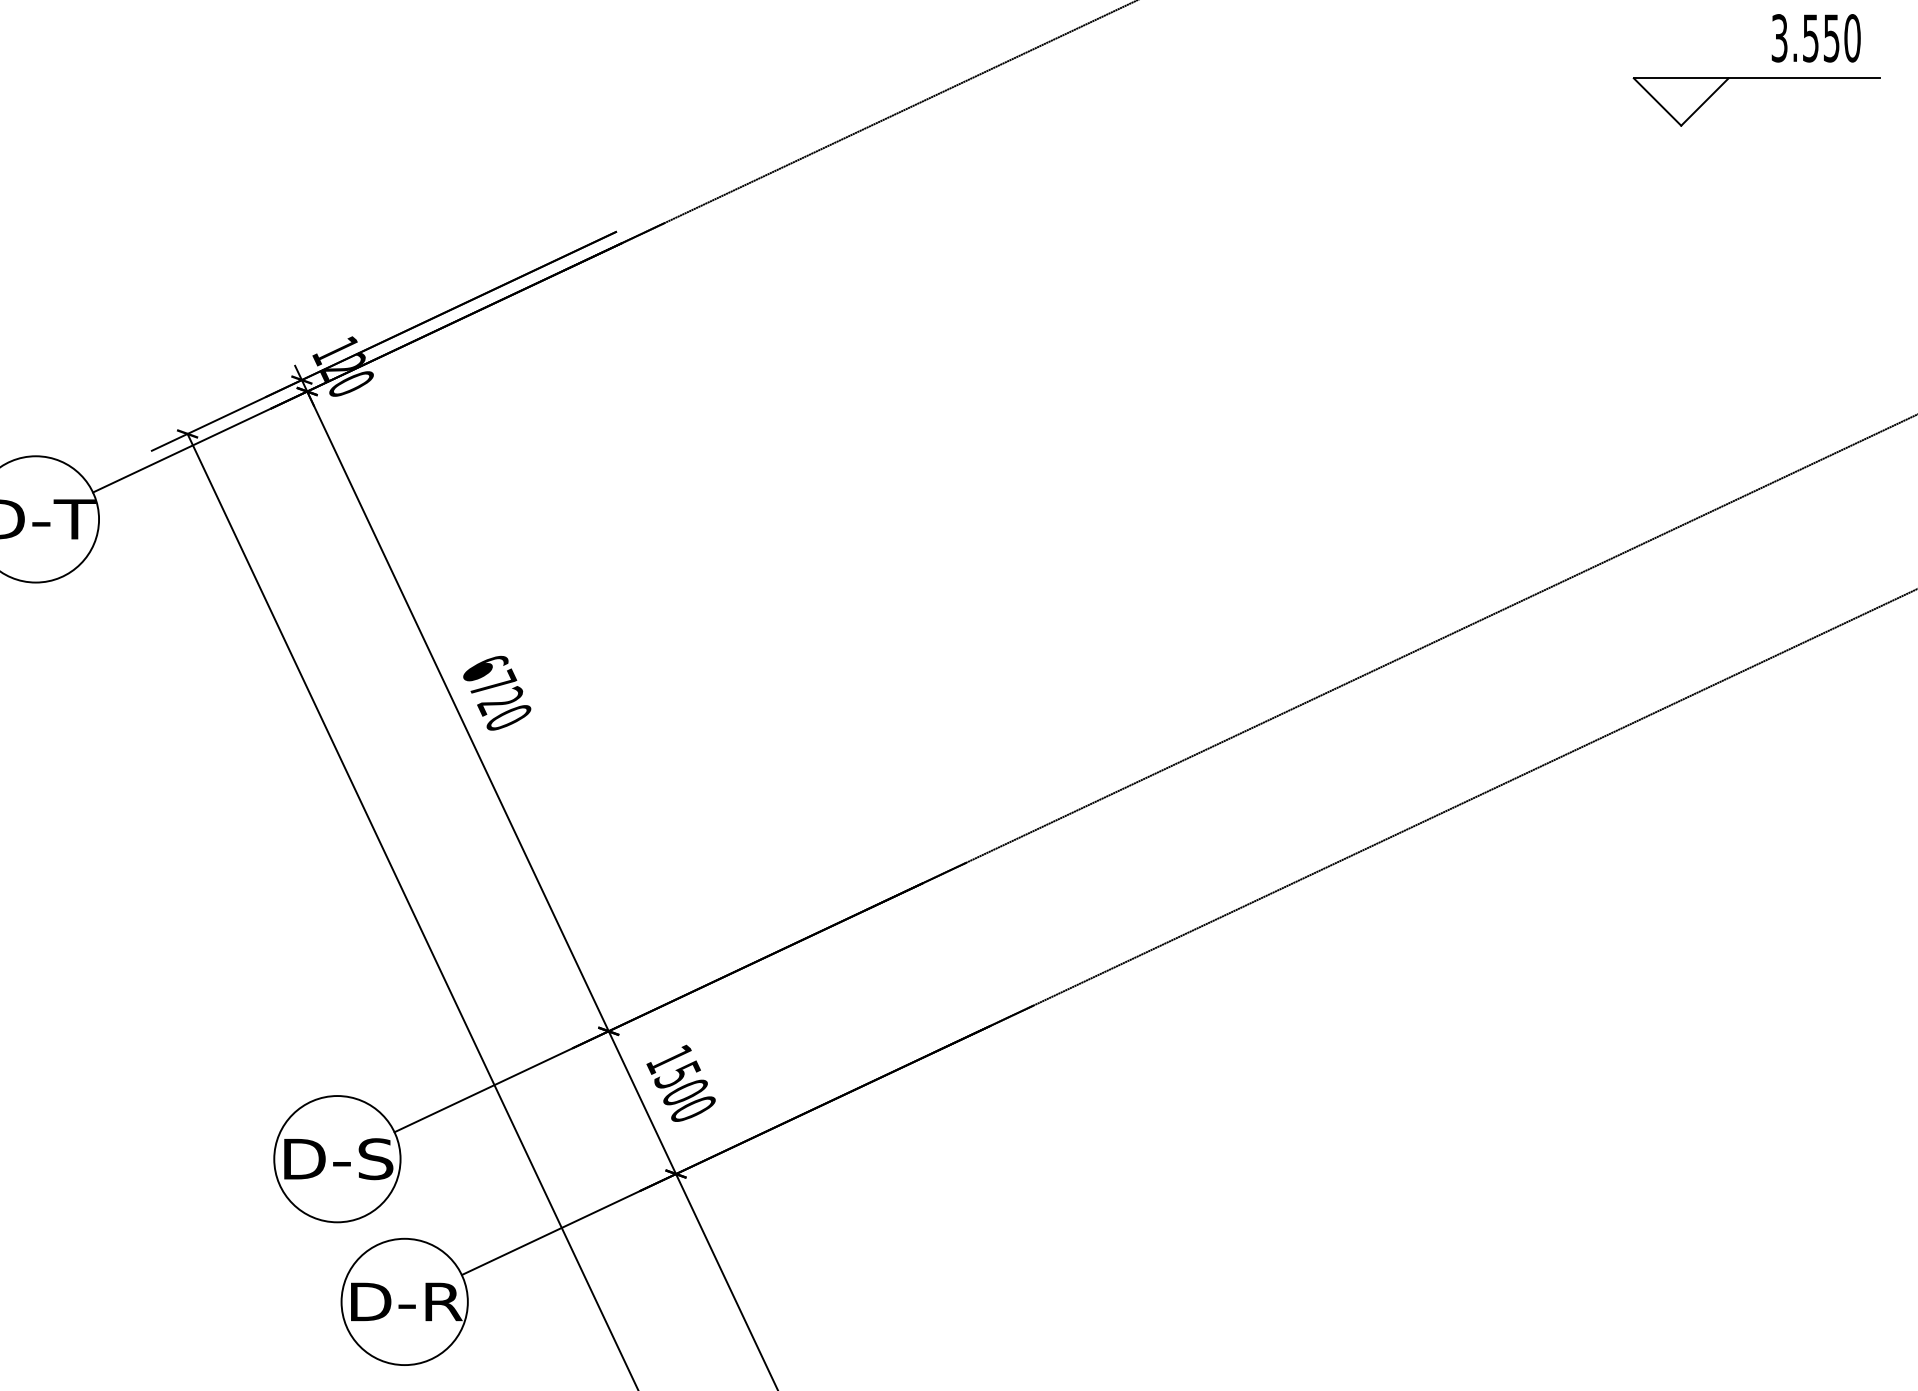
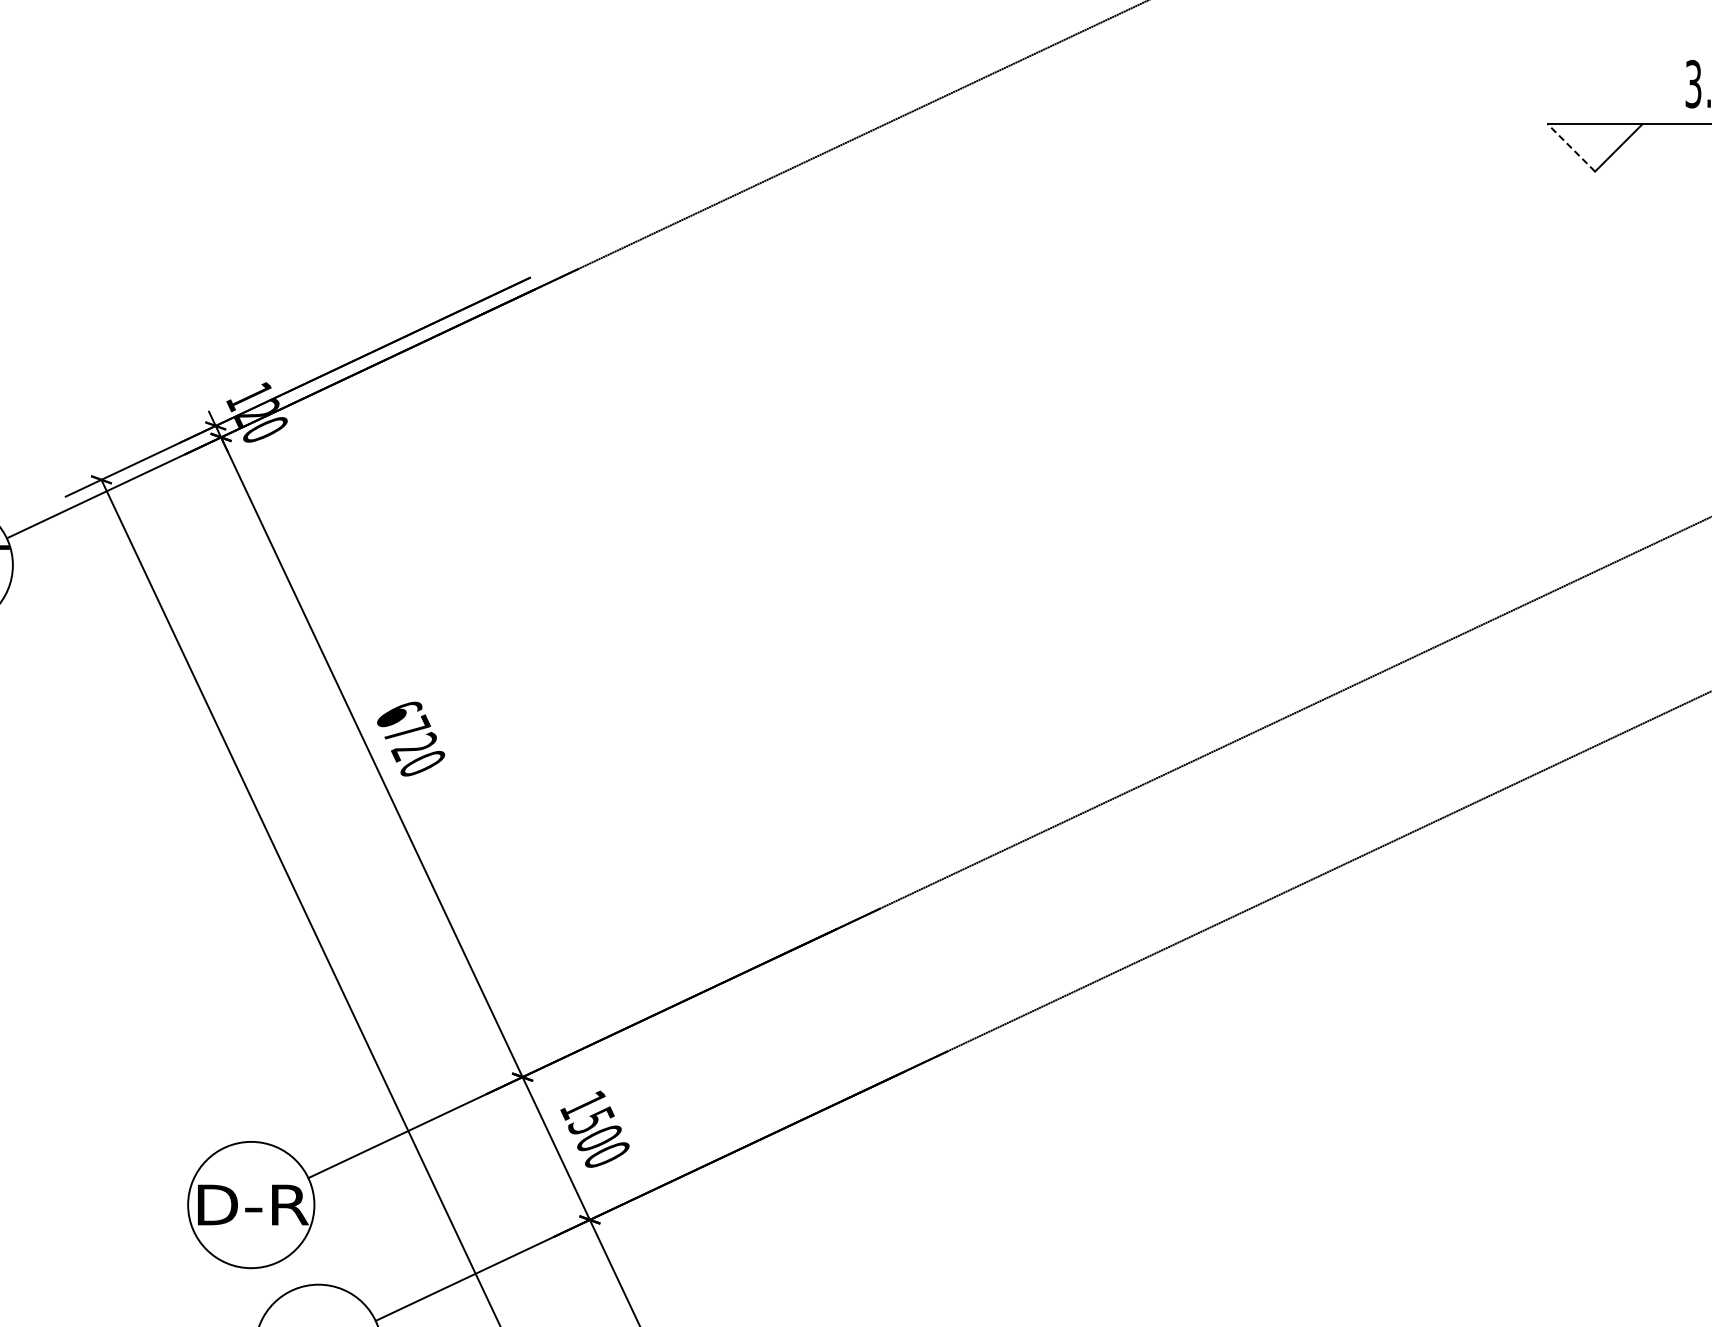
line: (1657, 101) -> (1571, 147), solid -> dashed
text: (339, 1159) -> (253, 1205), D-S -> D-R

